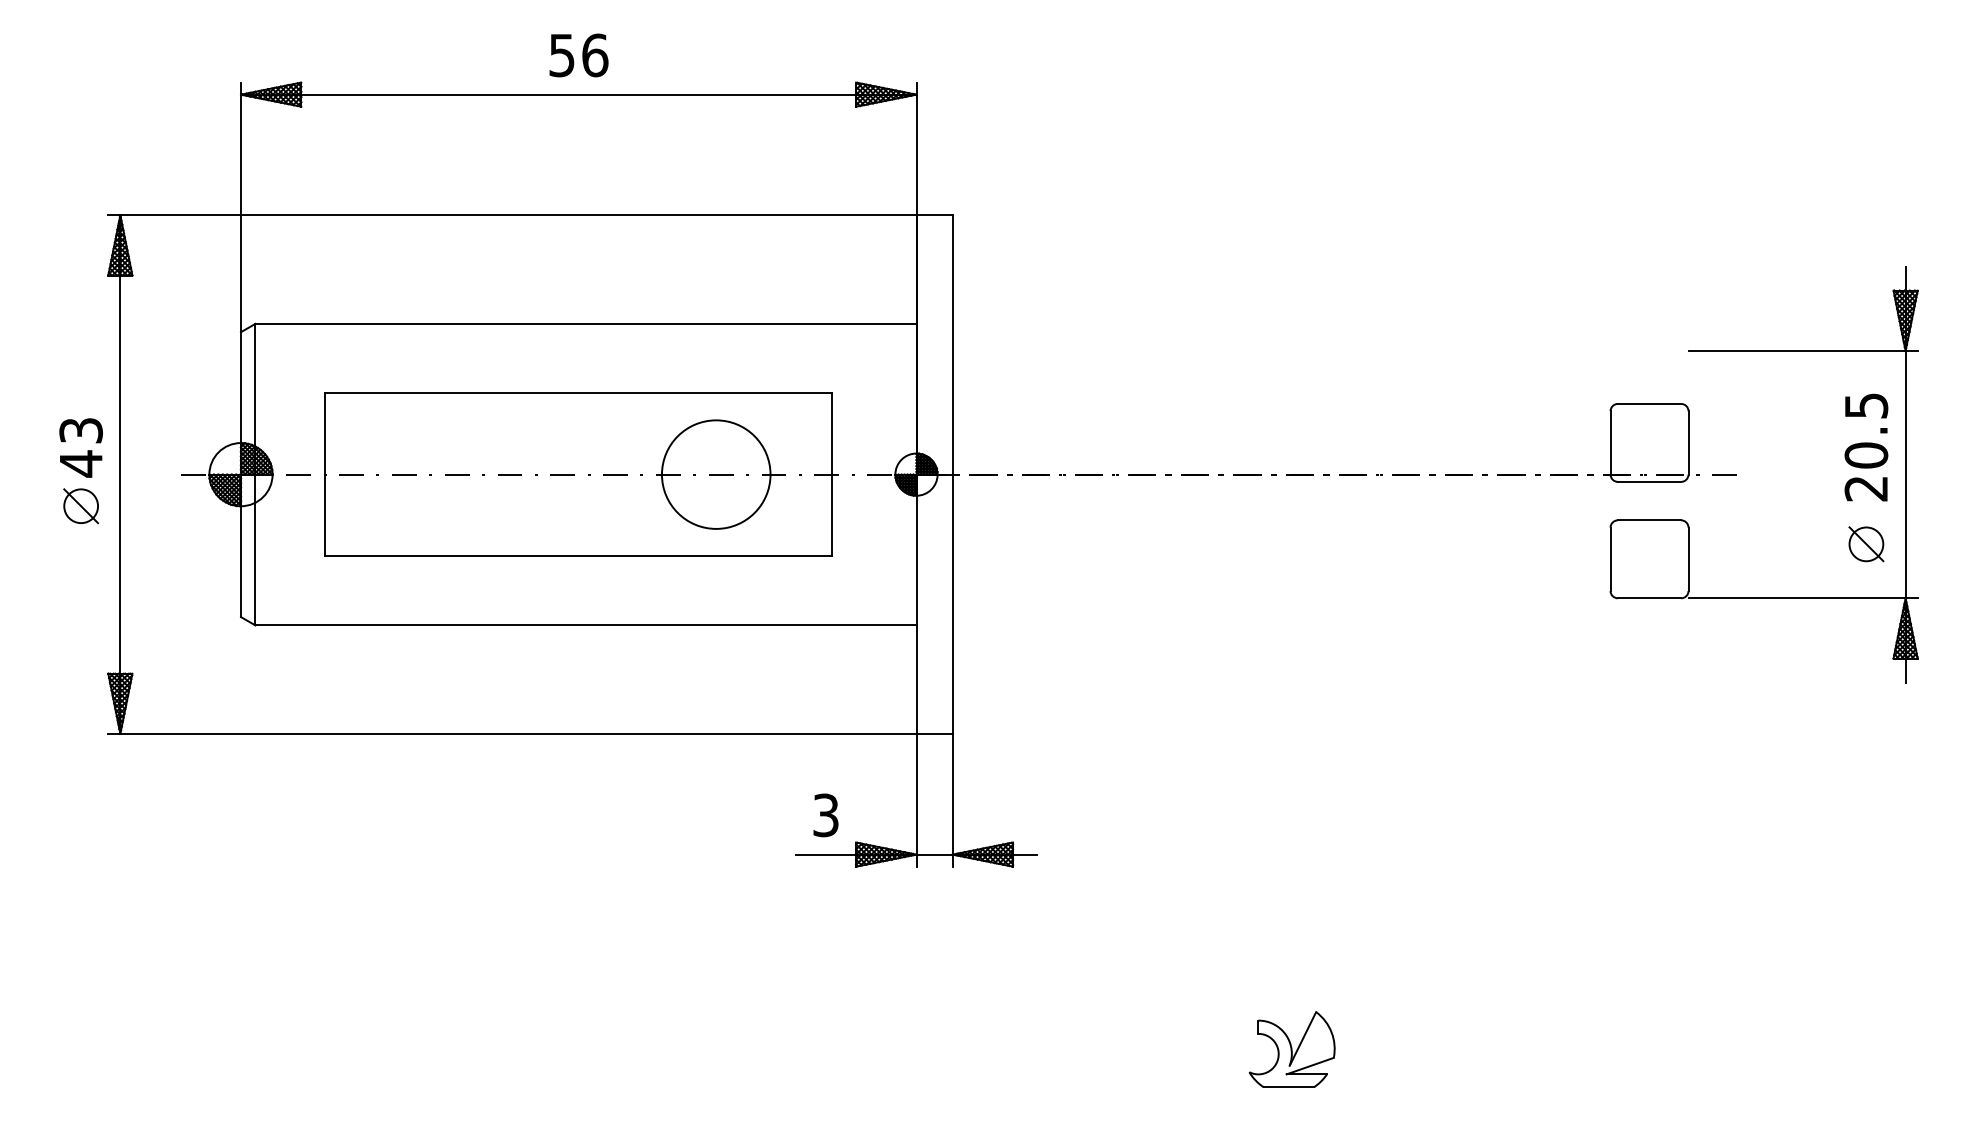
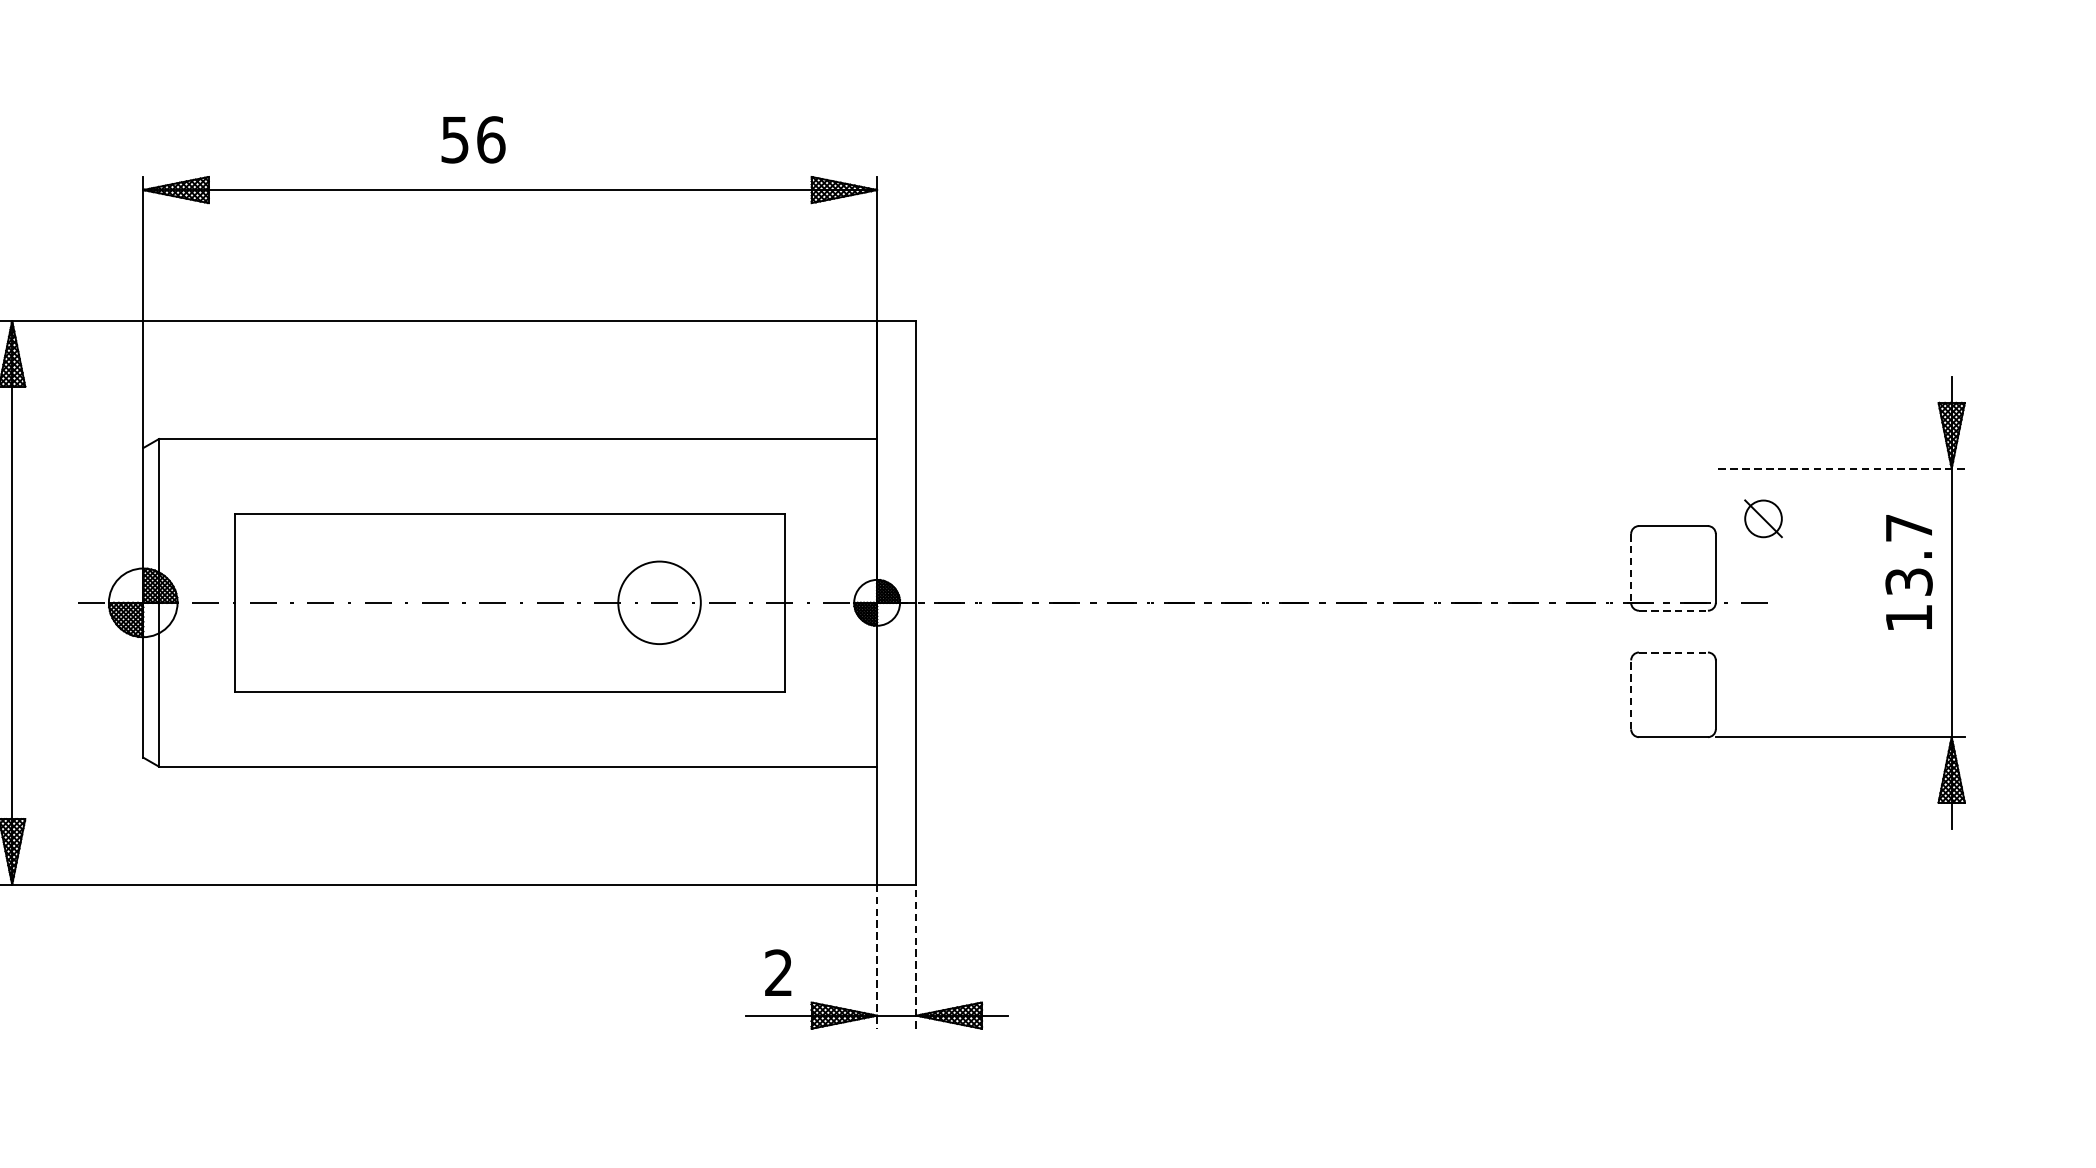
text: (578, 55) -> (472, 139), moved
line: (1803, 351) -> (1840, 469), solid -> dashed
line: (1610, 442) -> (1631, 567), solid -> dashed
text: (1866, 447) -> (1909, 573), 20.5 -> 13.7
circle: (715, 474) -> (658, 602), size x0.7
line: (1649, 481) -> (1673, 610), solid -> dashed
line: (1649, 520) -> (1673, 652), solid -> dashed
part: (1866, 544) -> (1763, 519), moved
line: (1610, 559) -> (1631, 695), solid -> dashed
line: (952, 799) -> (916, 955), solid -> dashed
line: (916, 800) -> (877, 956), solid -> dashed
text: (825, 815) -> (778, 973), 3 -> 2

